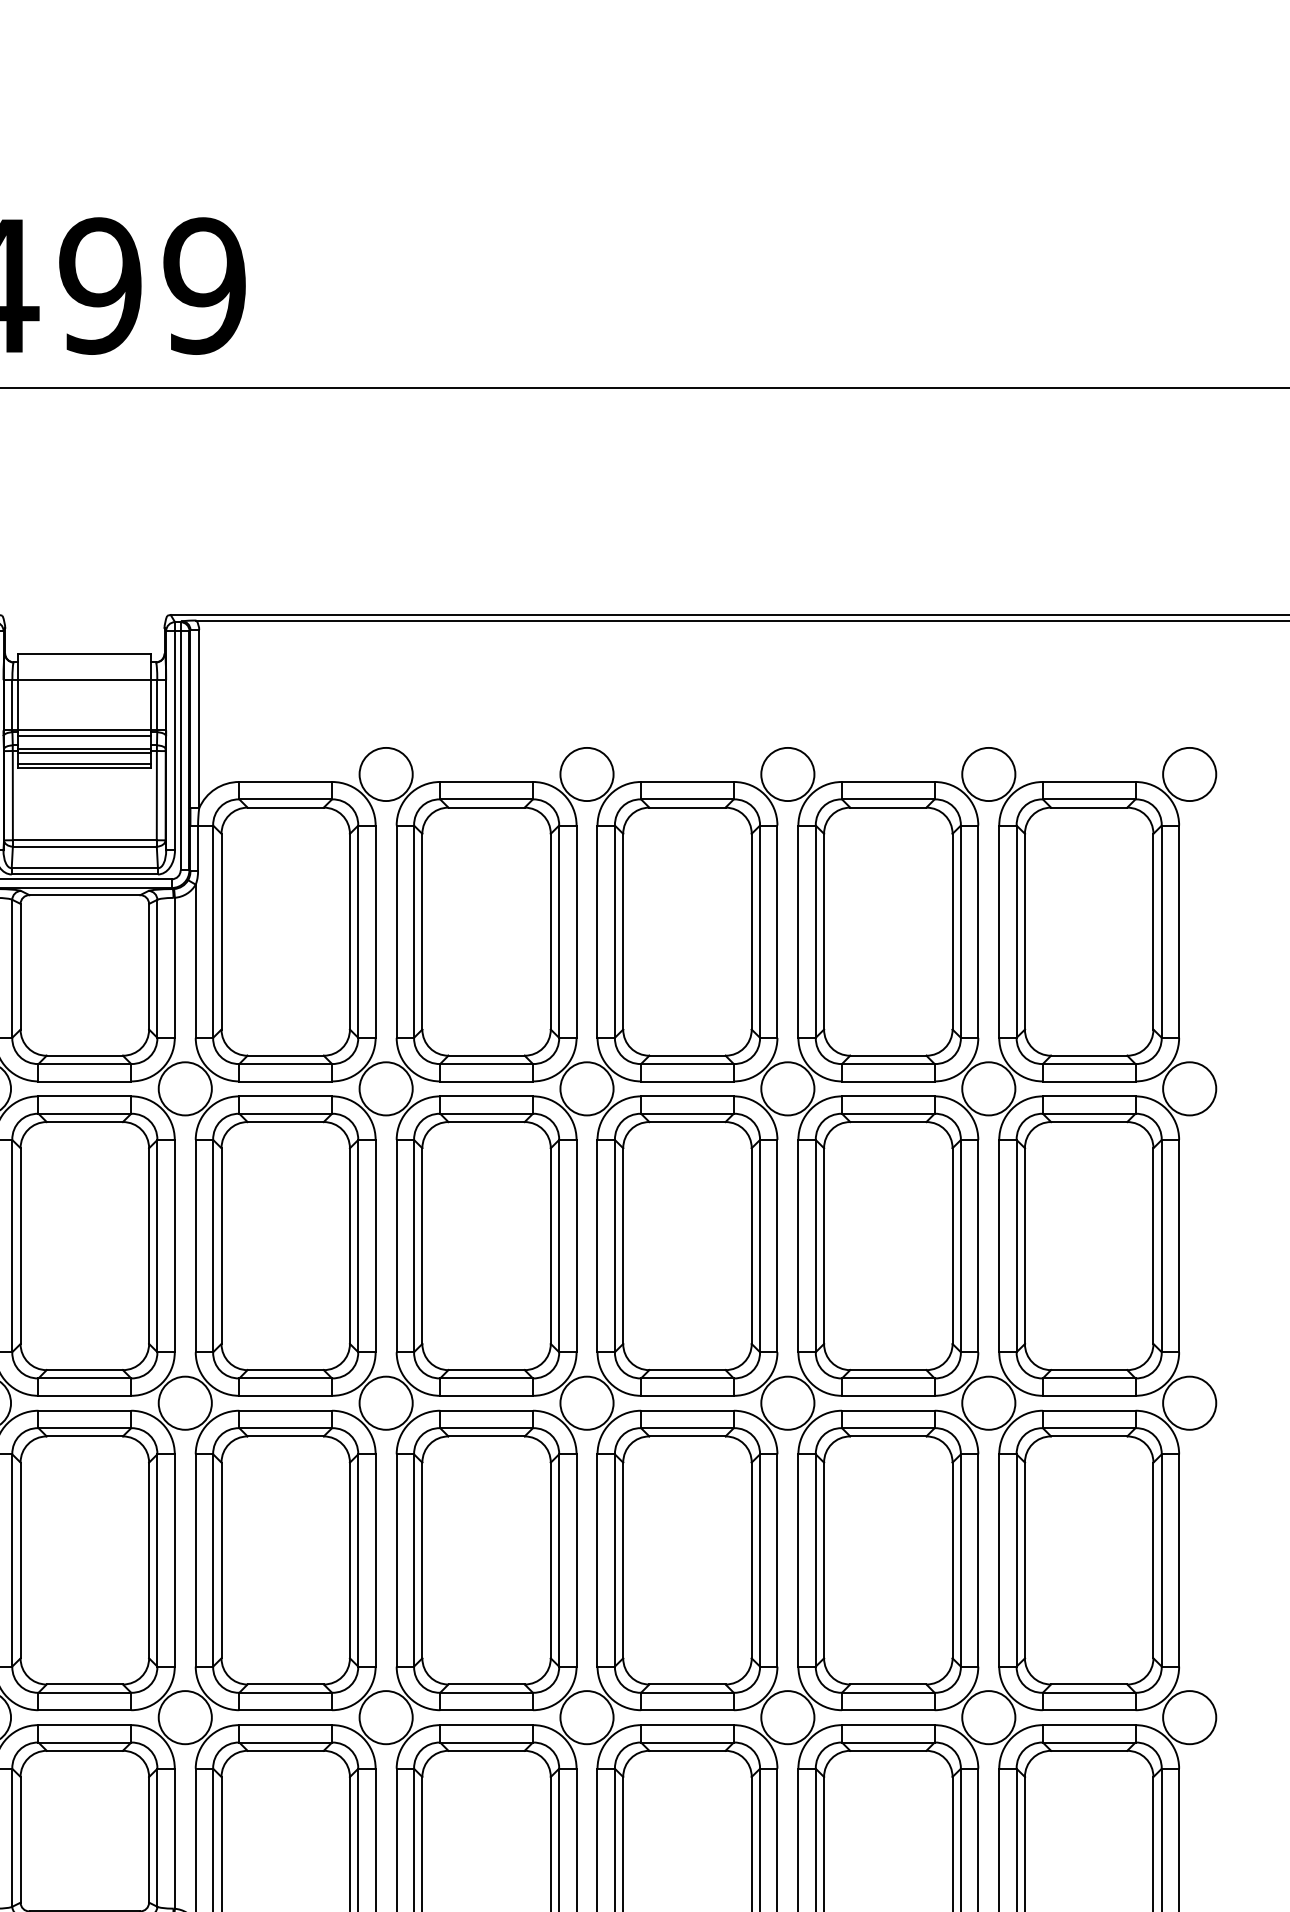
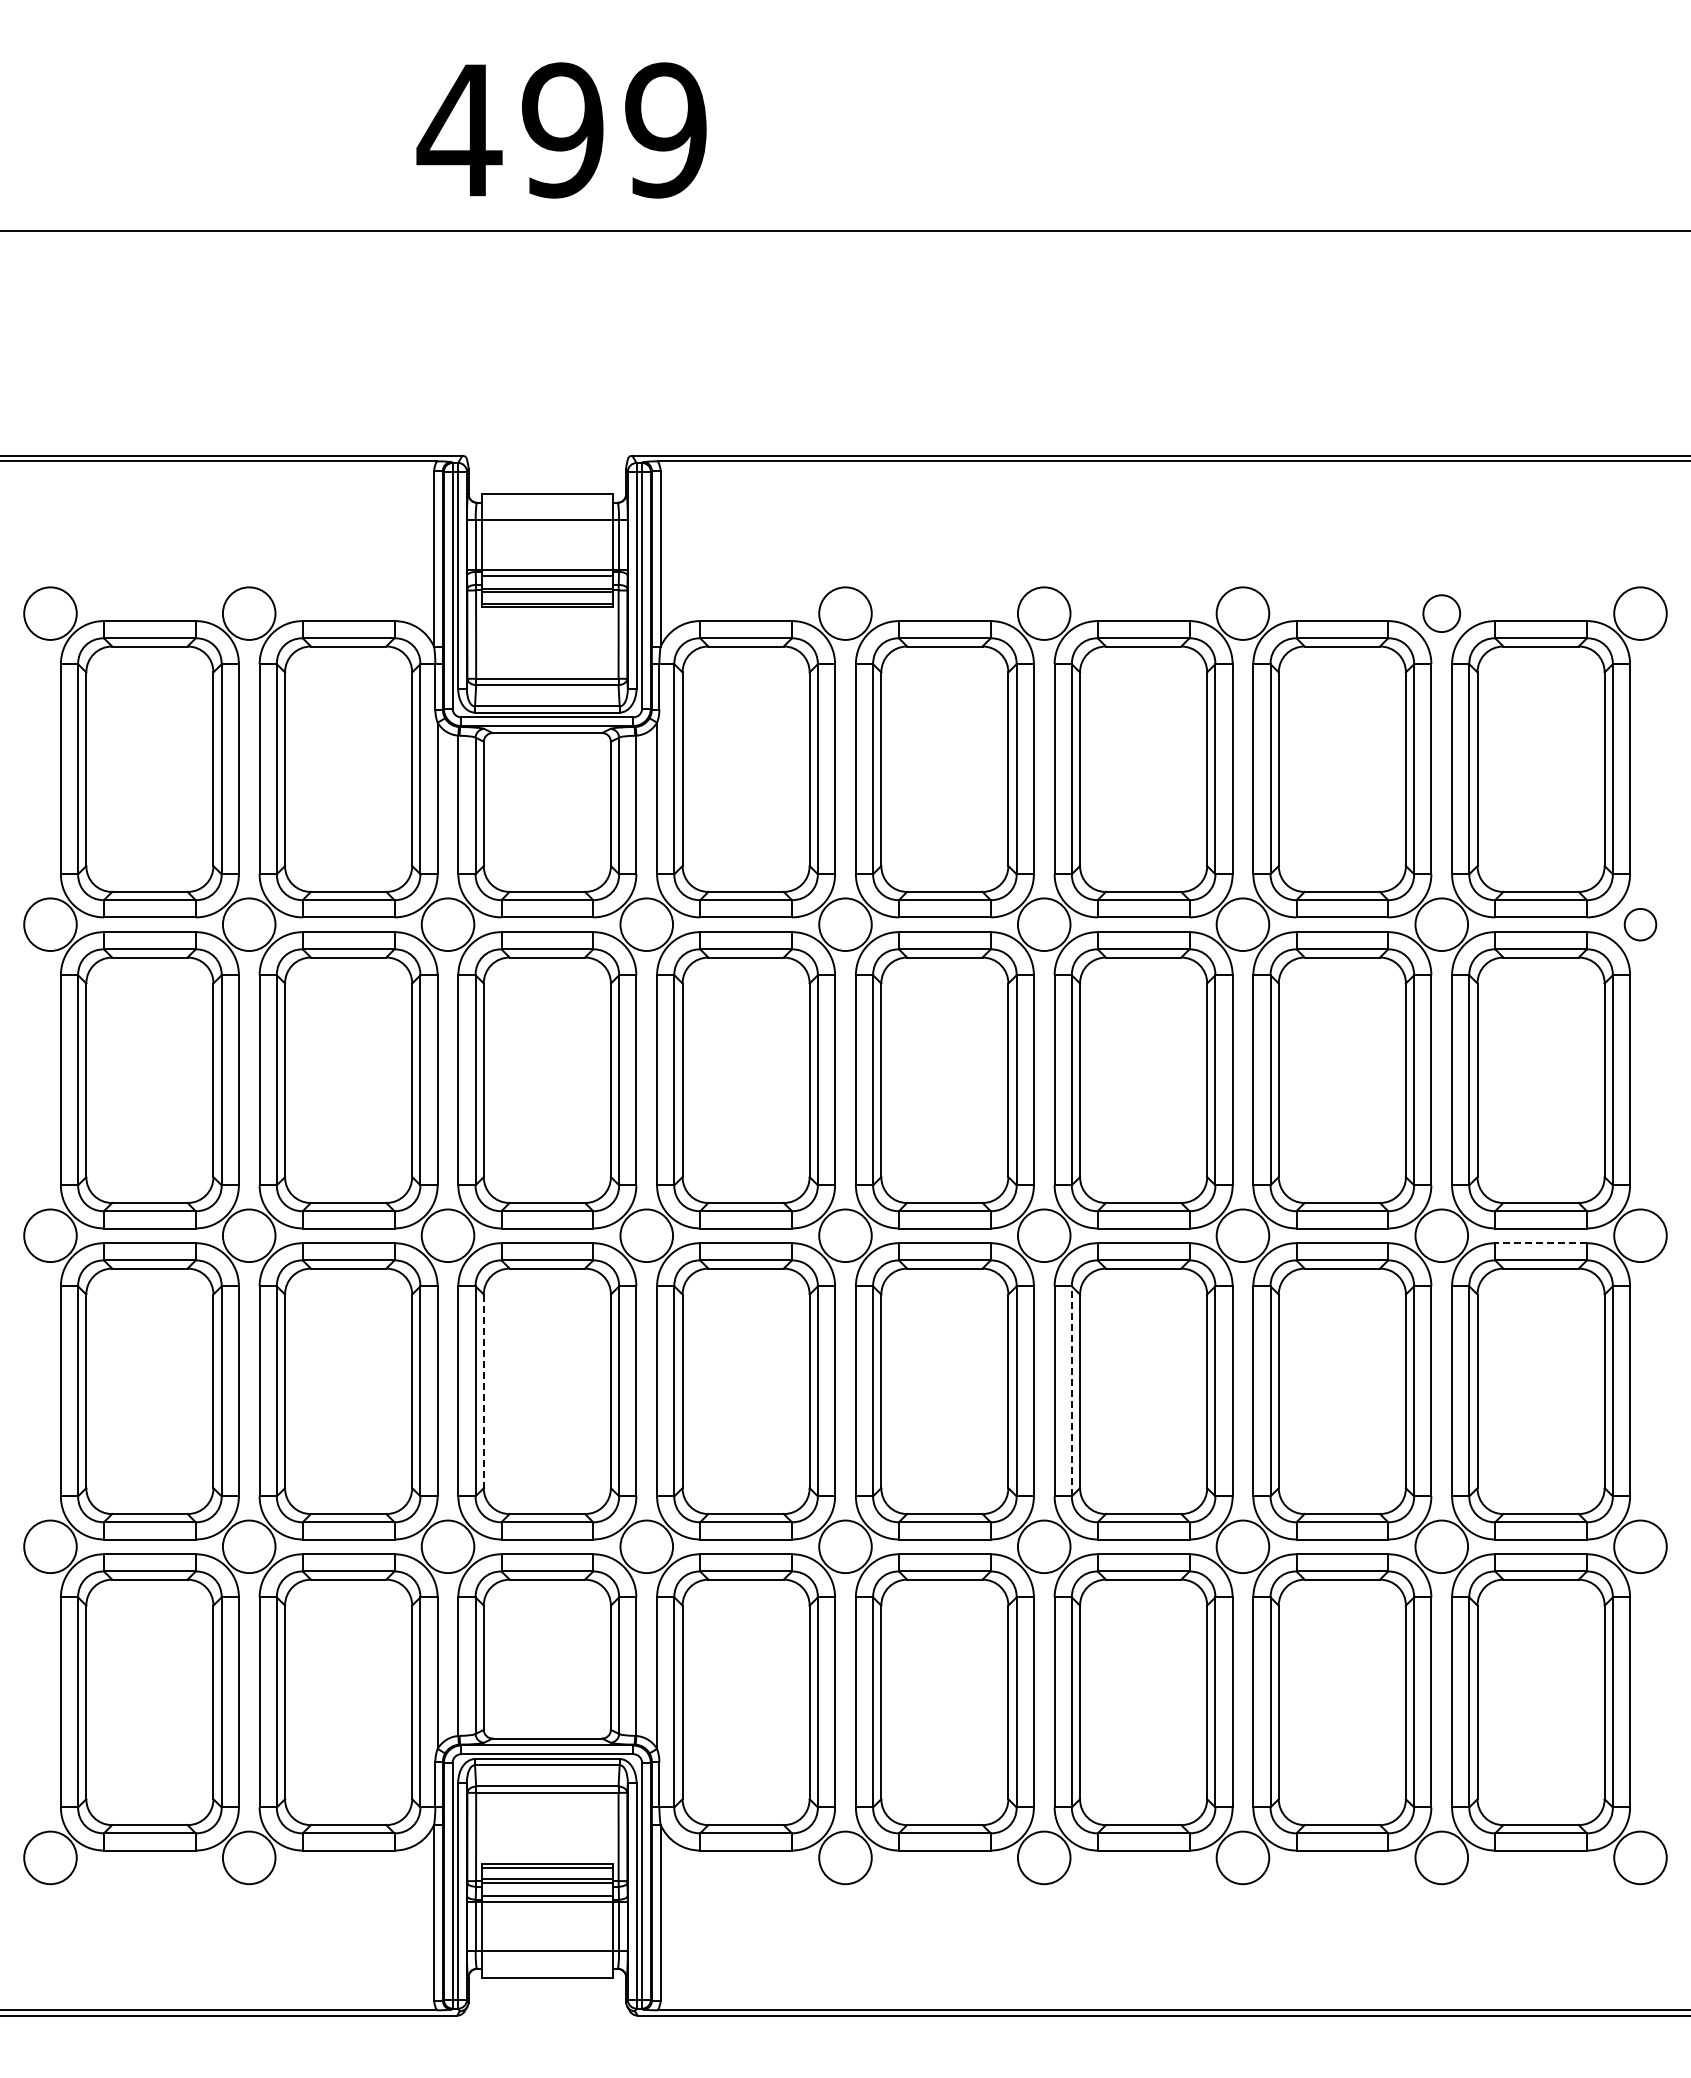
circle: (988, 774) -> (1441, 613), size x0.7
circle: (1189, 1088) -> (1640, 924), size x0.6
line: (1089, 1411) -> (1541, 1243), solid -> dashed
line: (614, 1559) -> (1071, 1390), solid -> dashed
line: (20, 1560) -> (483, 1391), solid -> dashed

